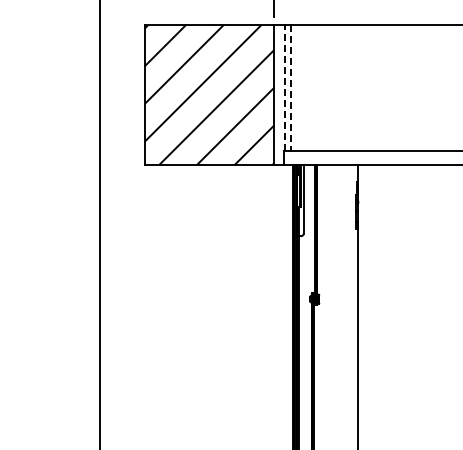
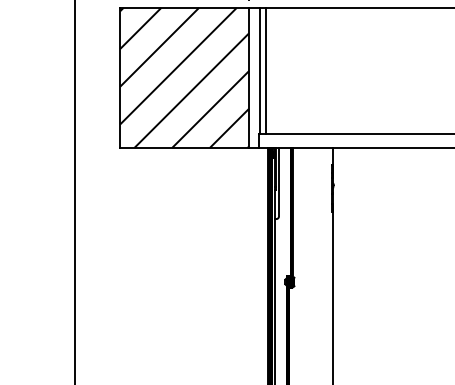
line: (284, 87) -> (259, 70), dashed -> solid
line: (291, 88) -> (266, 71), dashed -> solid

